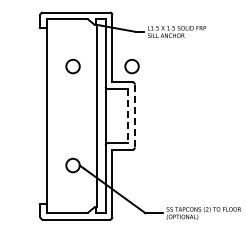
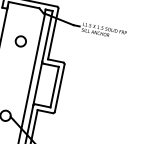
circle: (131, 66) -> (64, 50), removed
line: (128, 116) -> (54, 87), dashed -> solid
line: (134, 116) -> (59, 88), dashed -> solid

